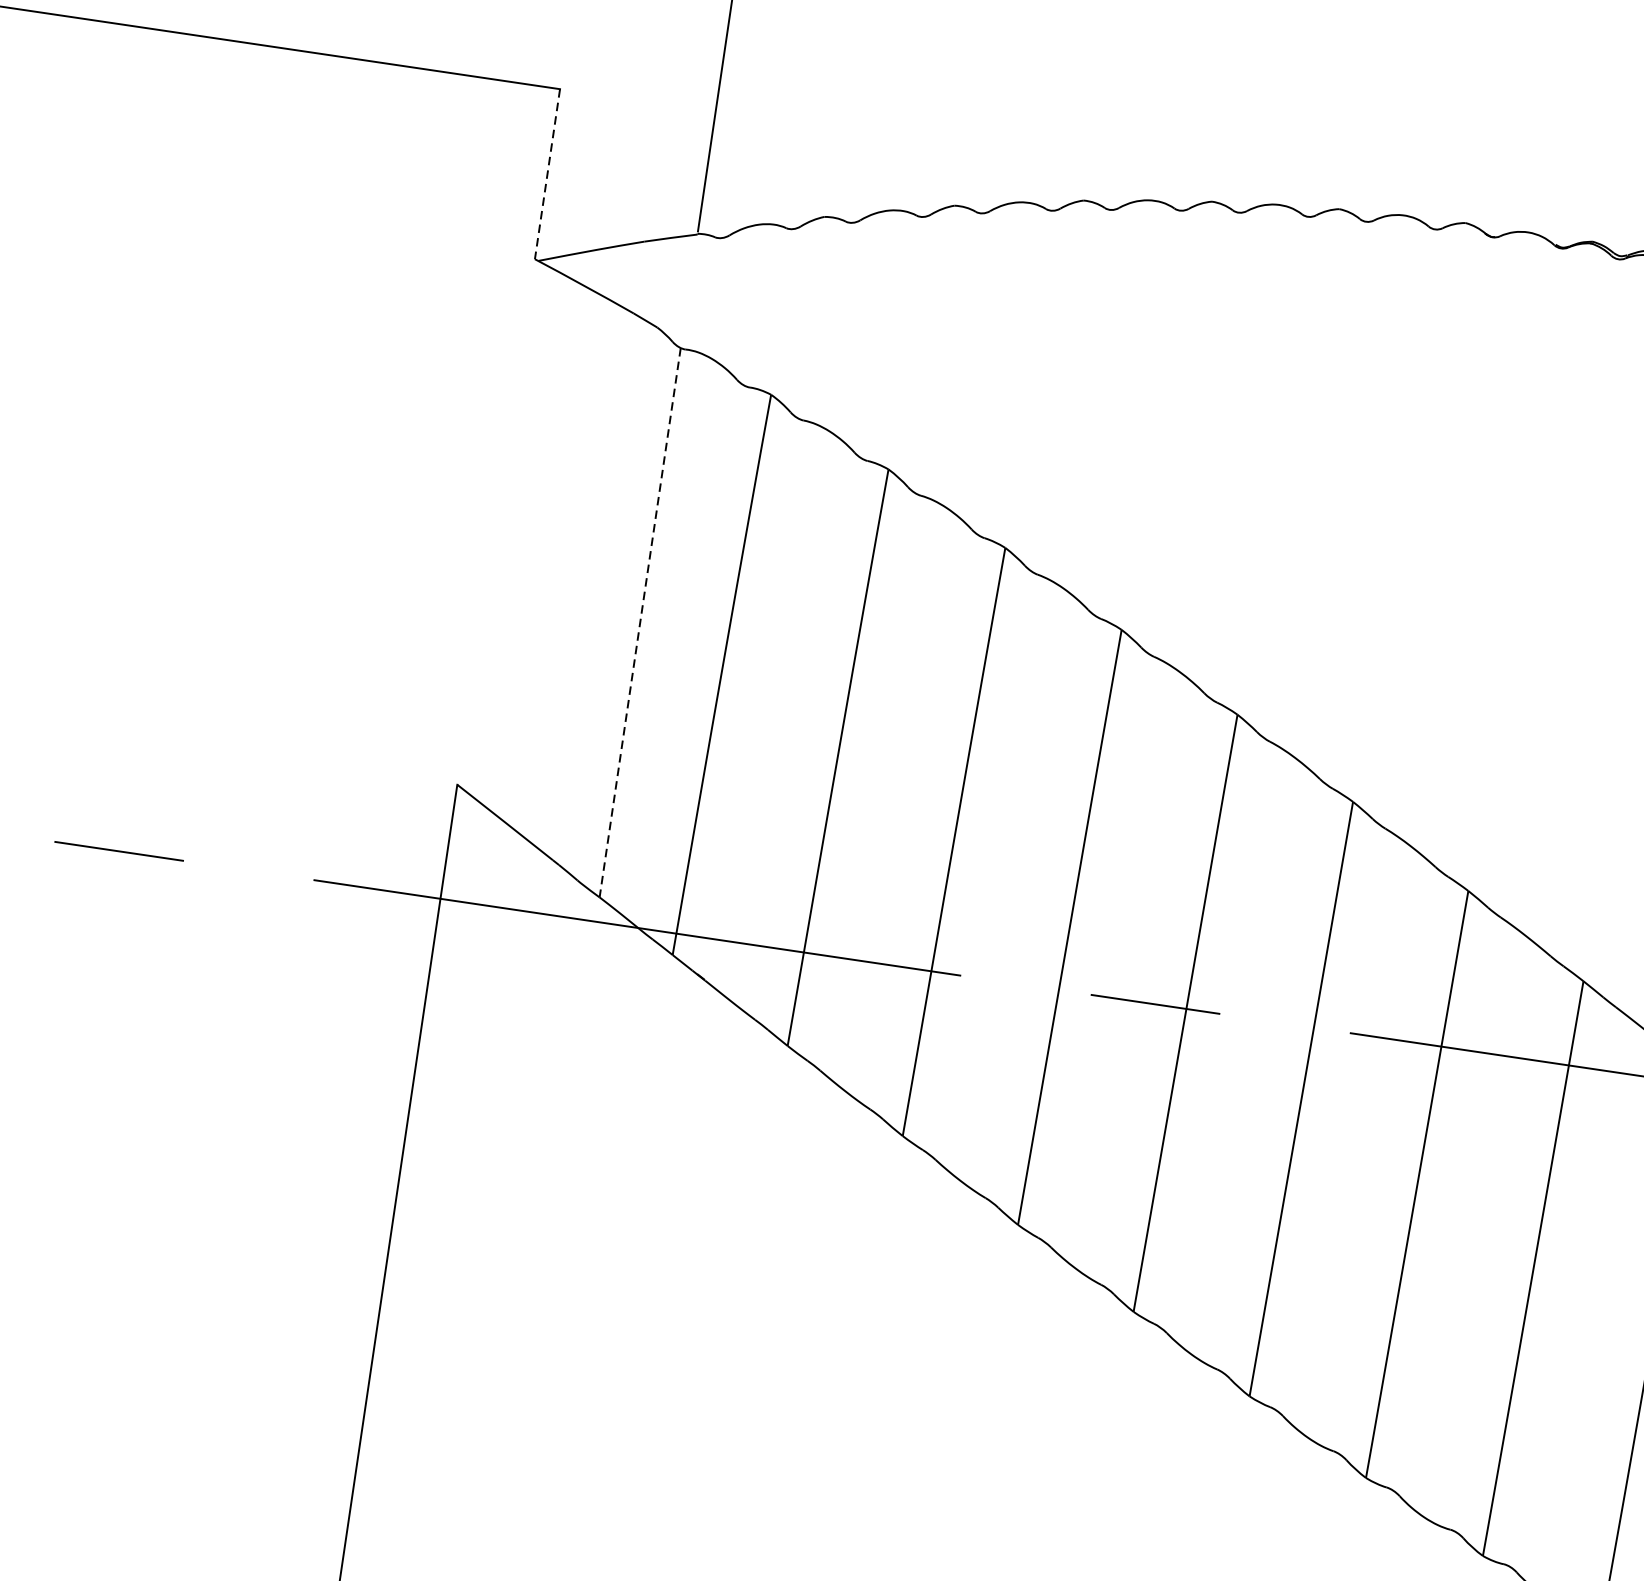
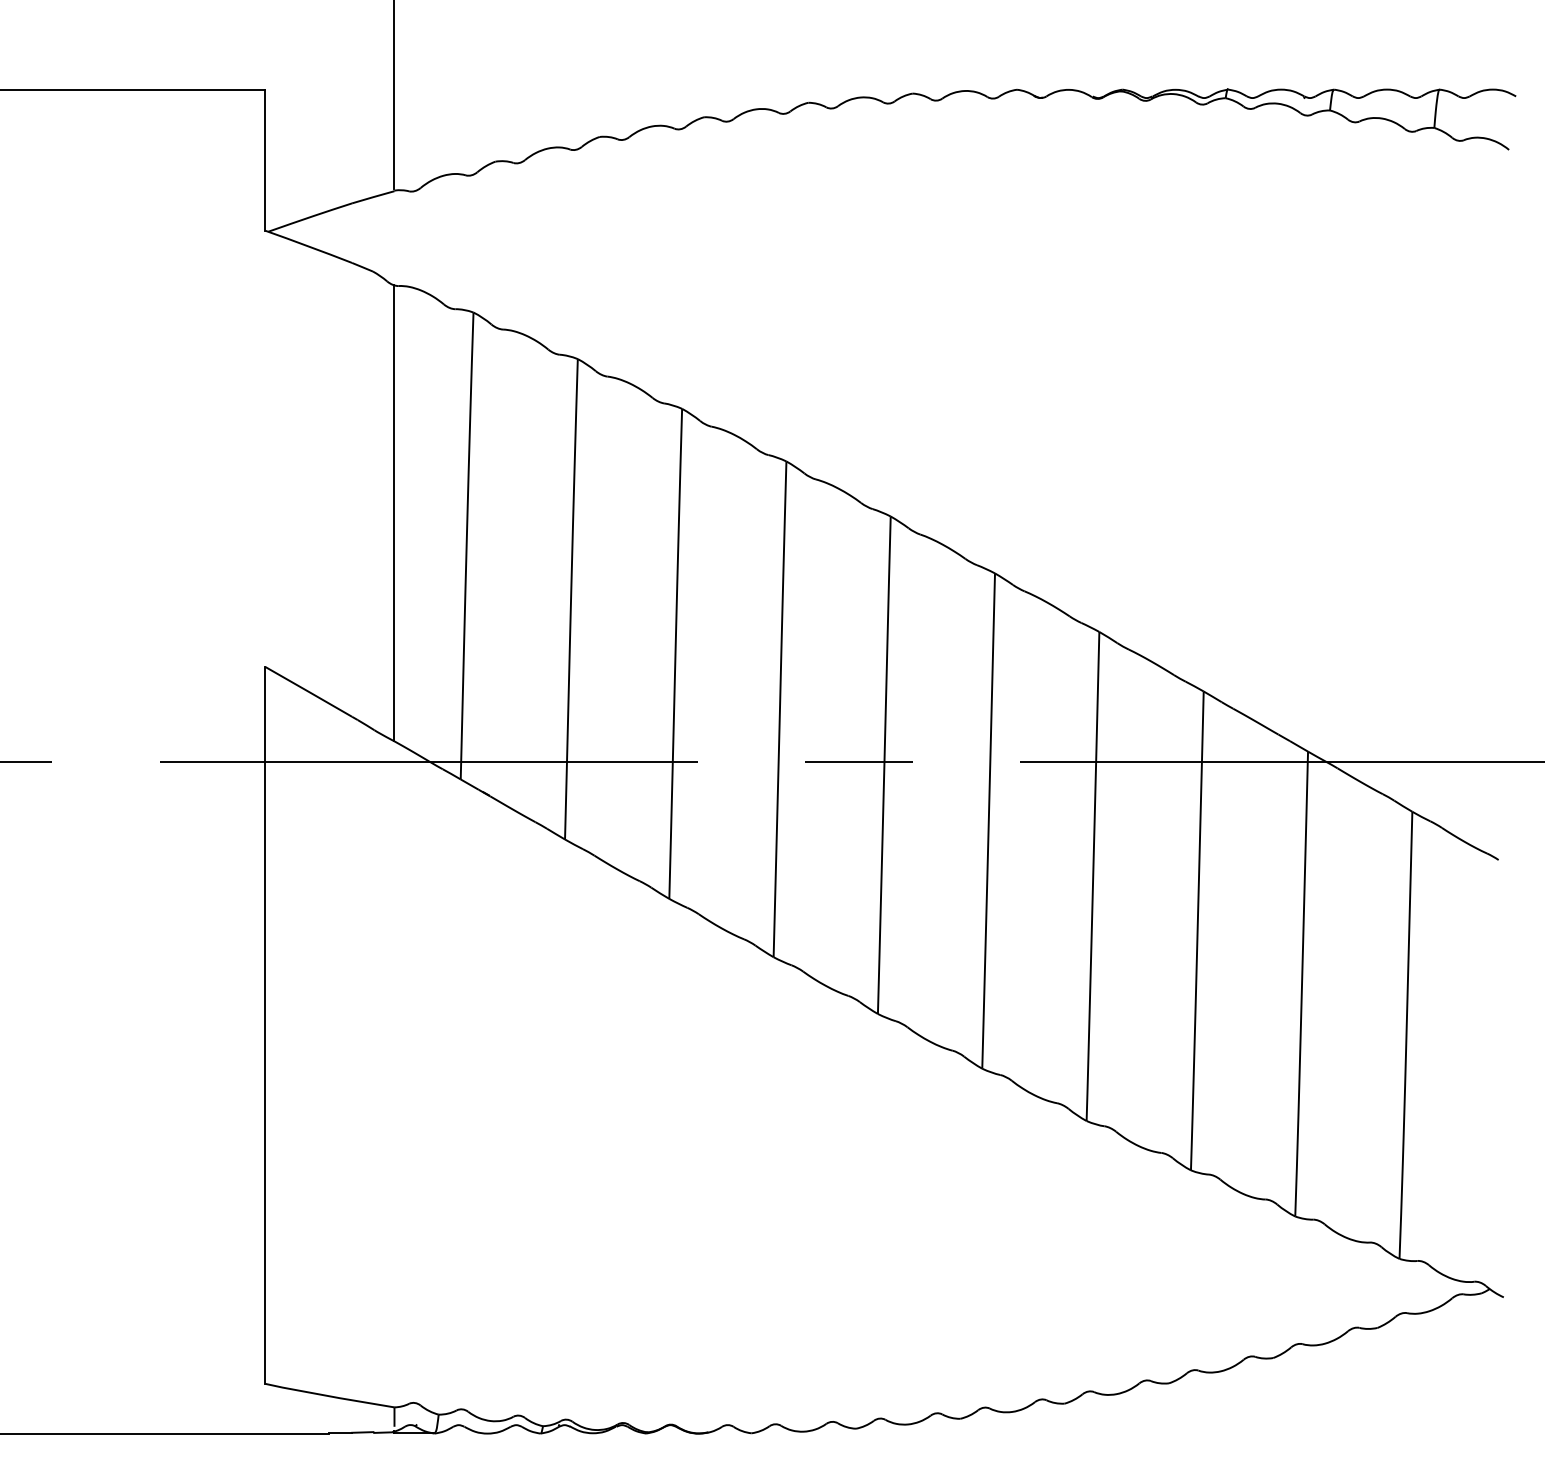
line: (547, 174) -> (265, 160), dashed -> solid
line: (640, 622) -> (394, 513), dashed -> solid

